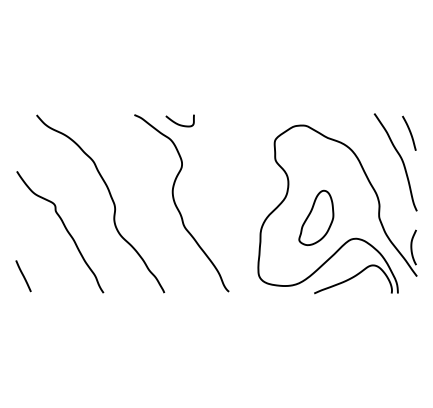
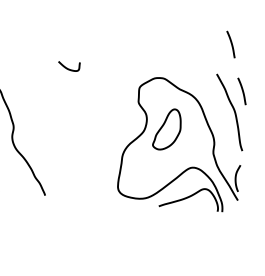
curve: (389, 72) -> (231, 43), added
curve: (177, 206) -> (61, 130), removed
part: (316, 217) -> (167, 129), moved

